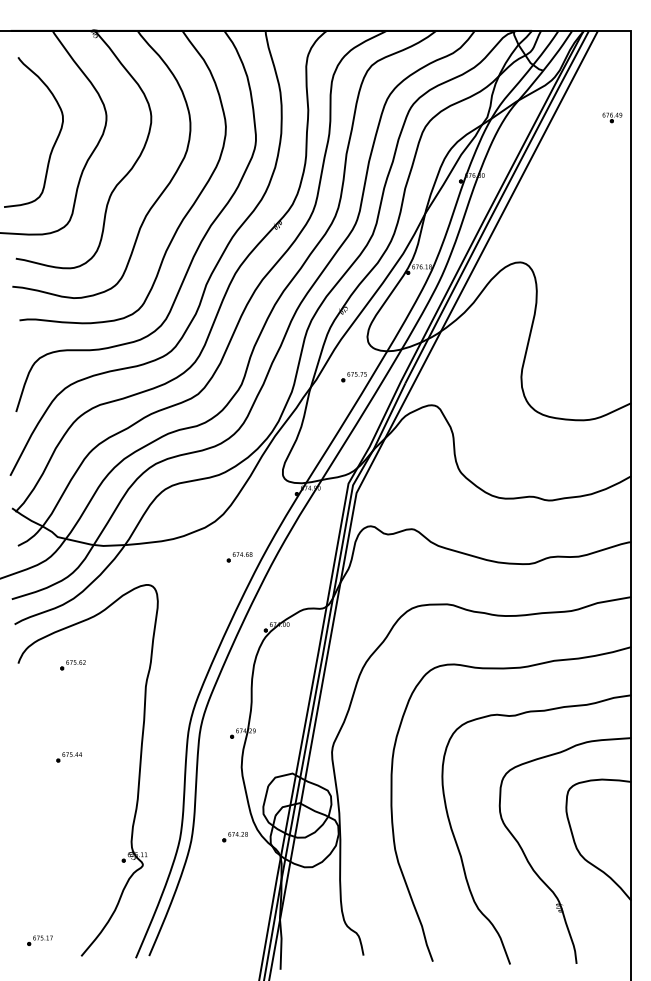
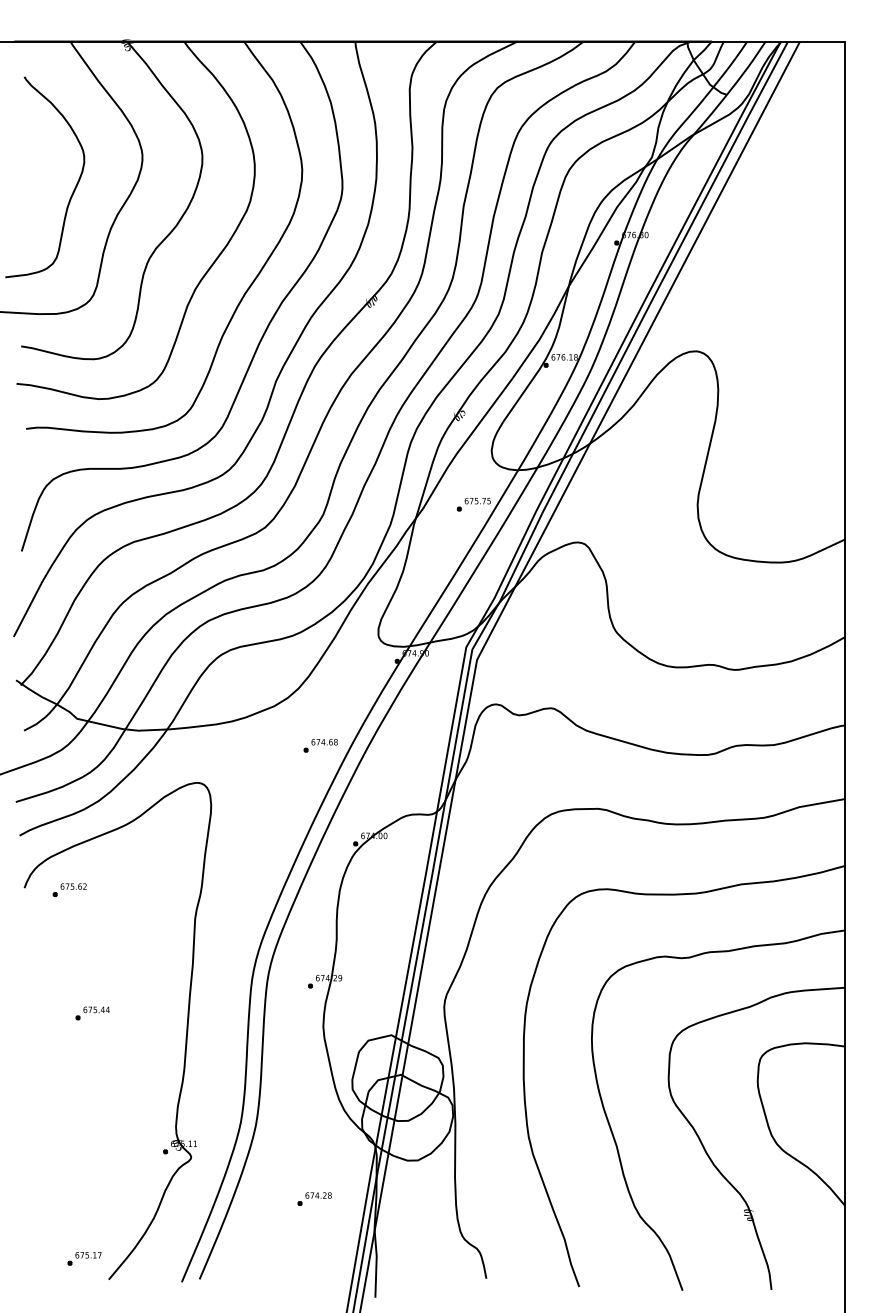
part: (612, 117) -> (819, 157), removed
part: (72, 665) -> (69, 890), moved
part: (235, 836) -> (314, 1198), moved
part: (39, 940) -> (84, 1258), moved

